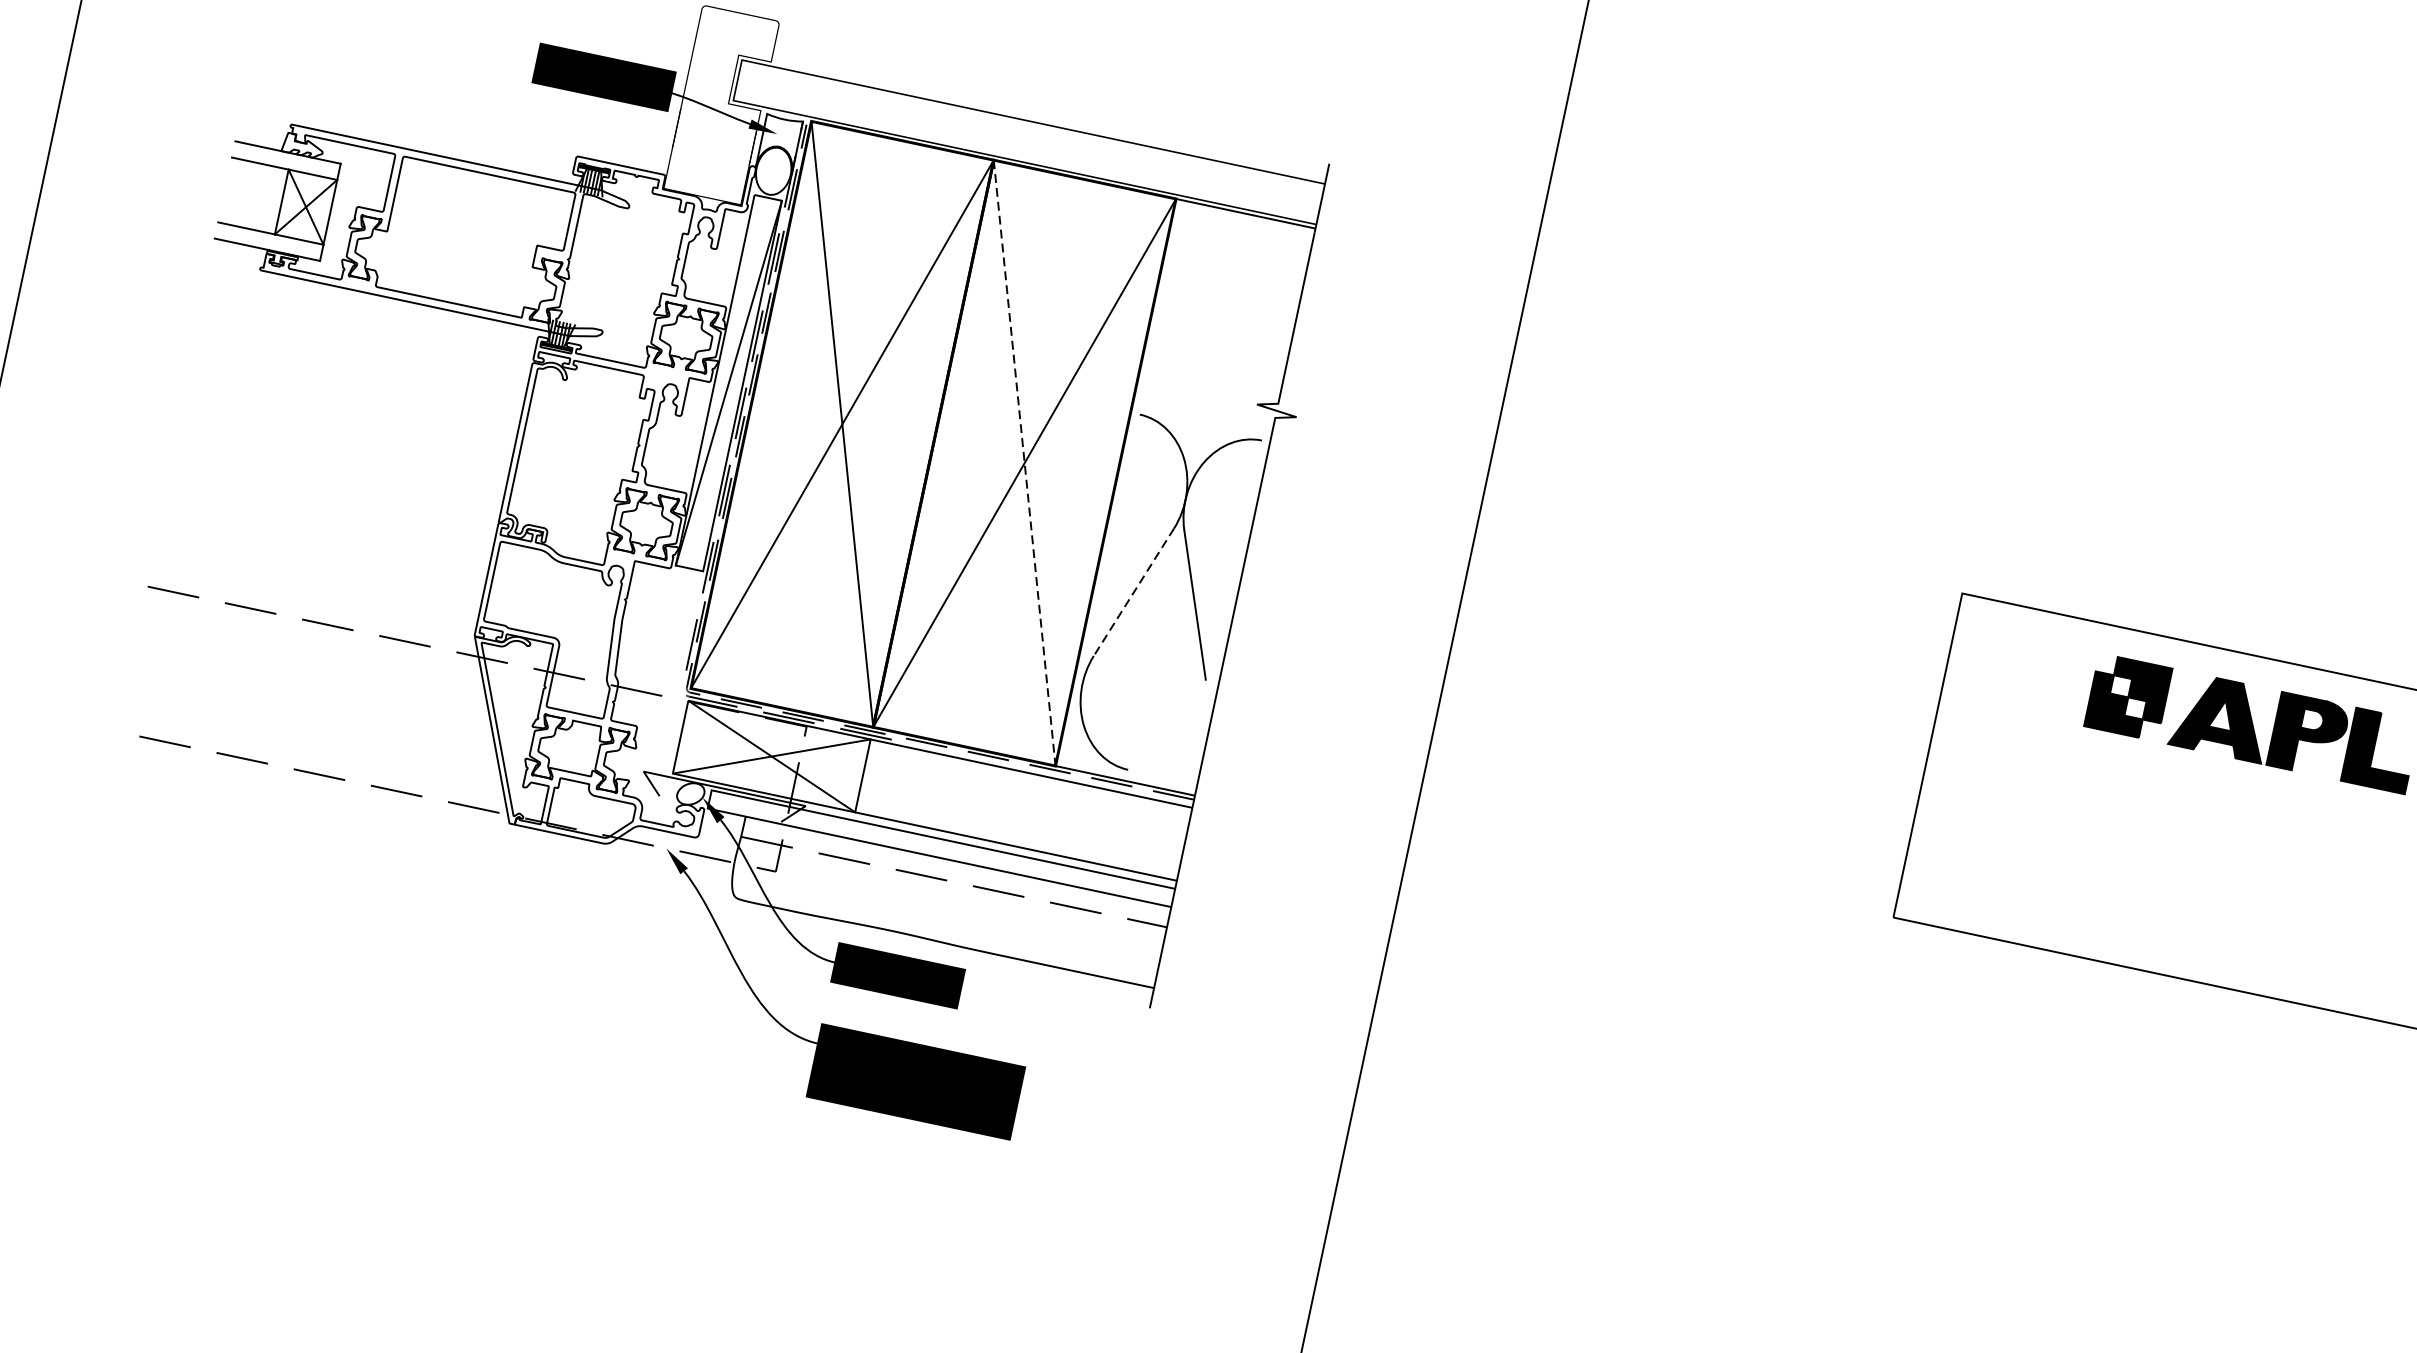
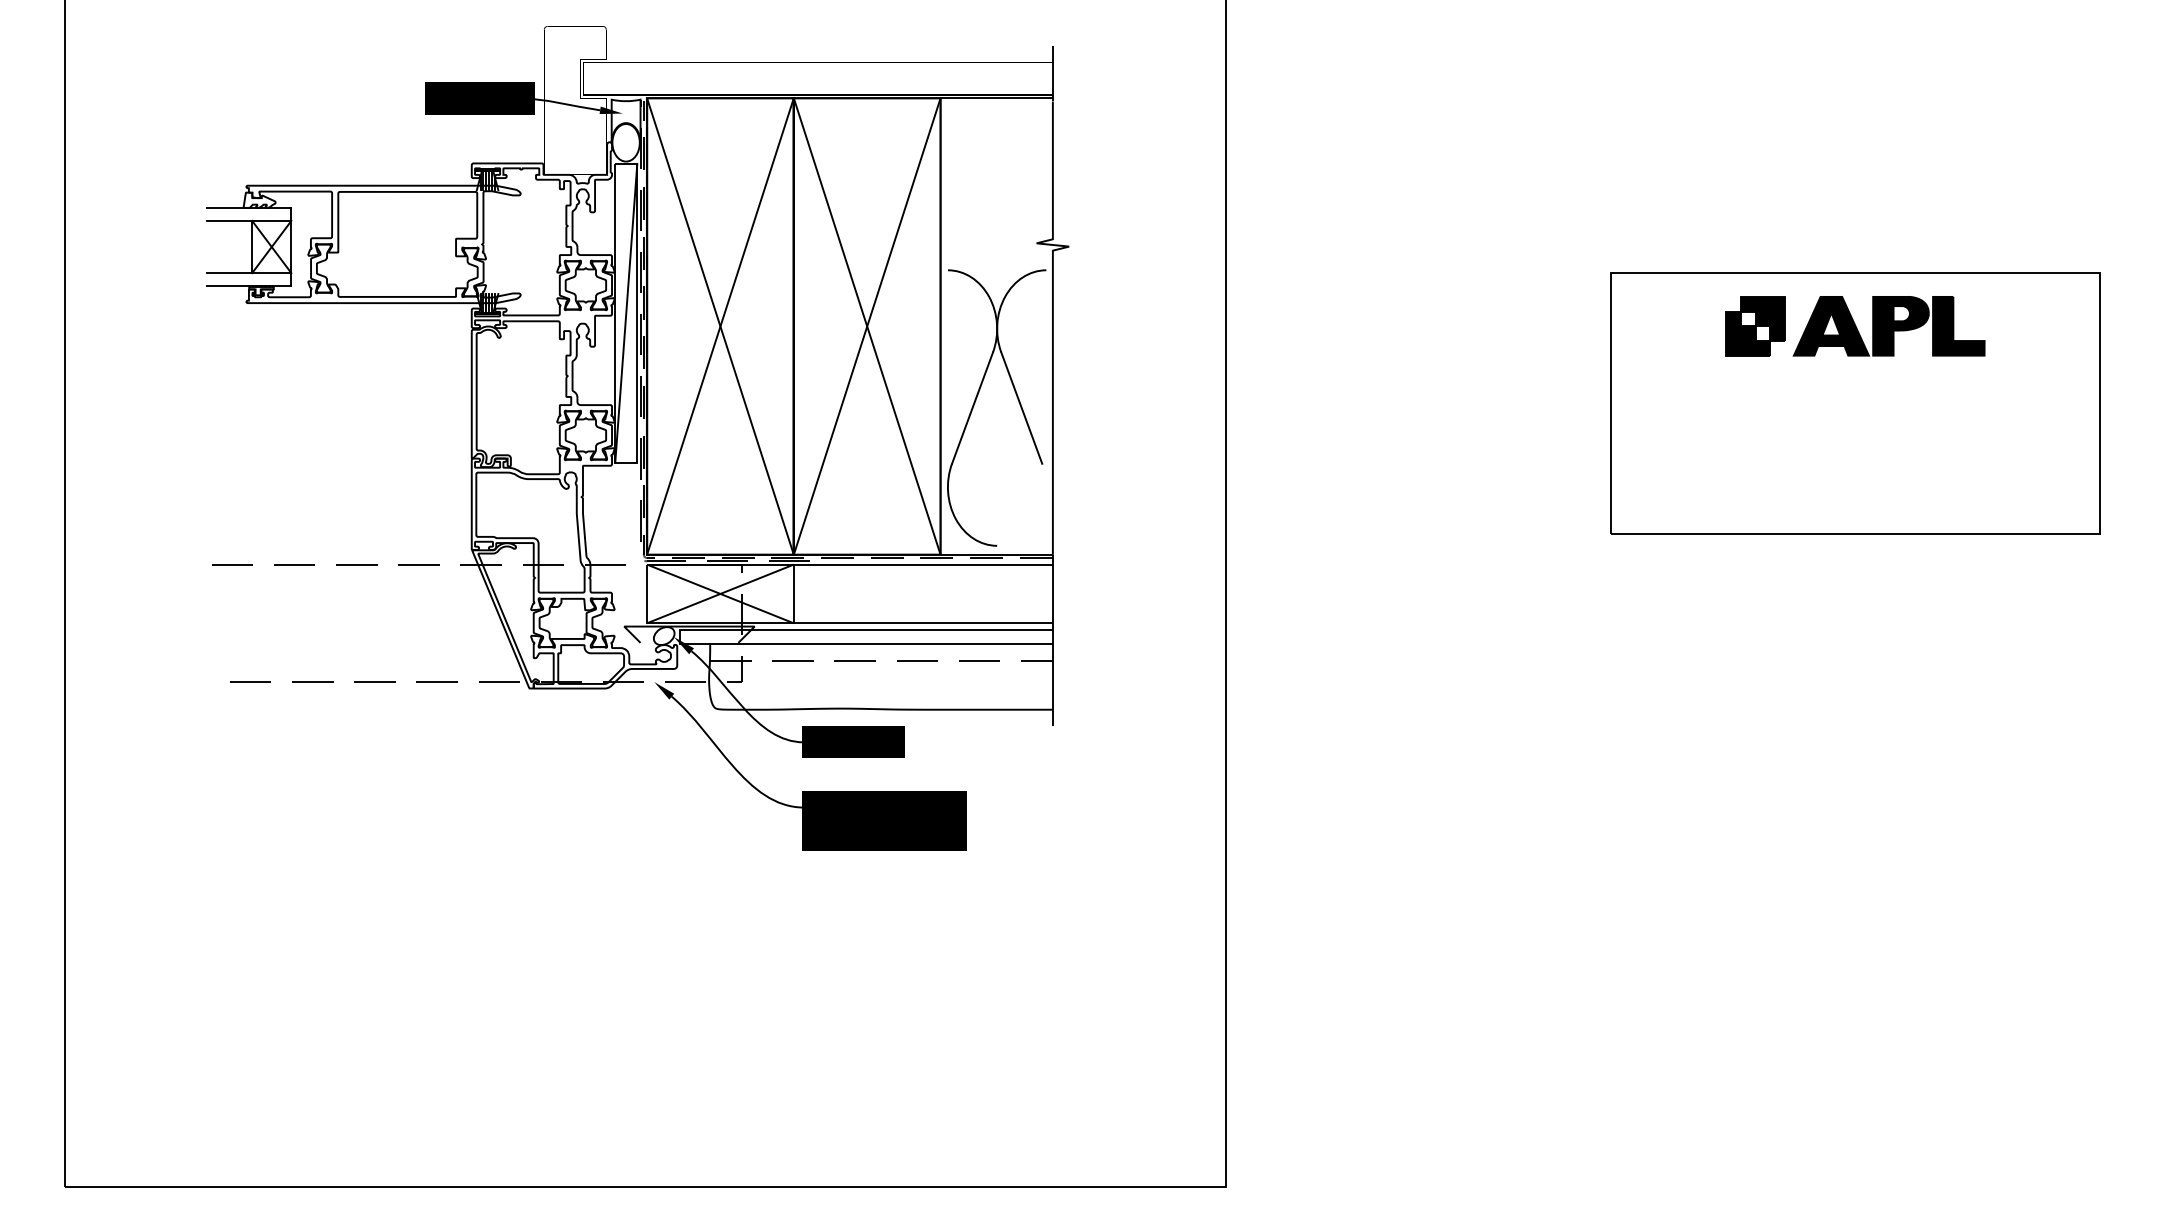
line: (1025, 463) -> (867, 326), dashed -> solid
line: (1133, 592) -> (972, 408), dashed -> solid

